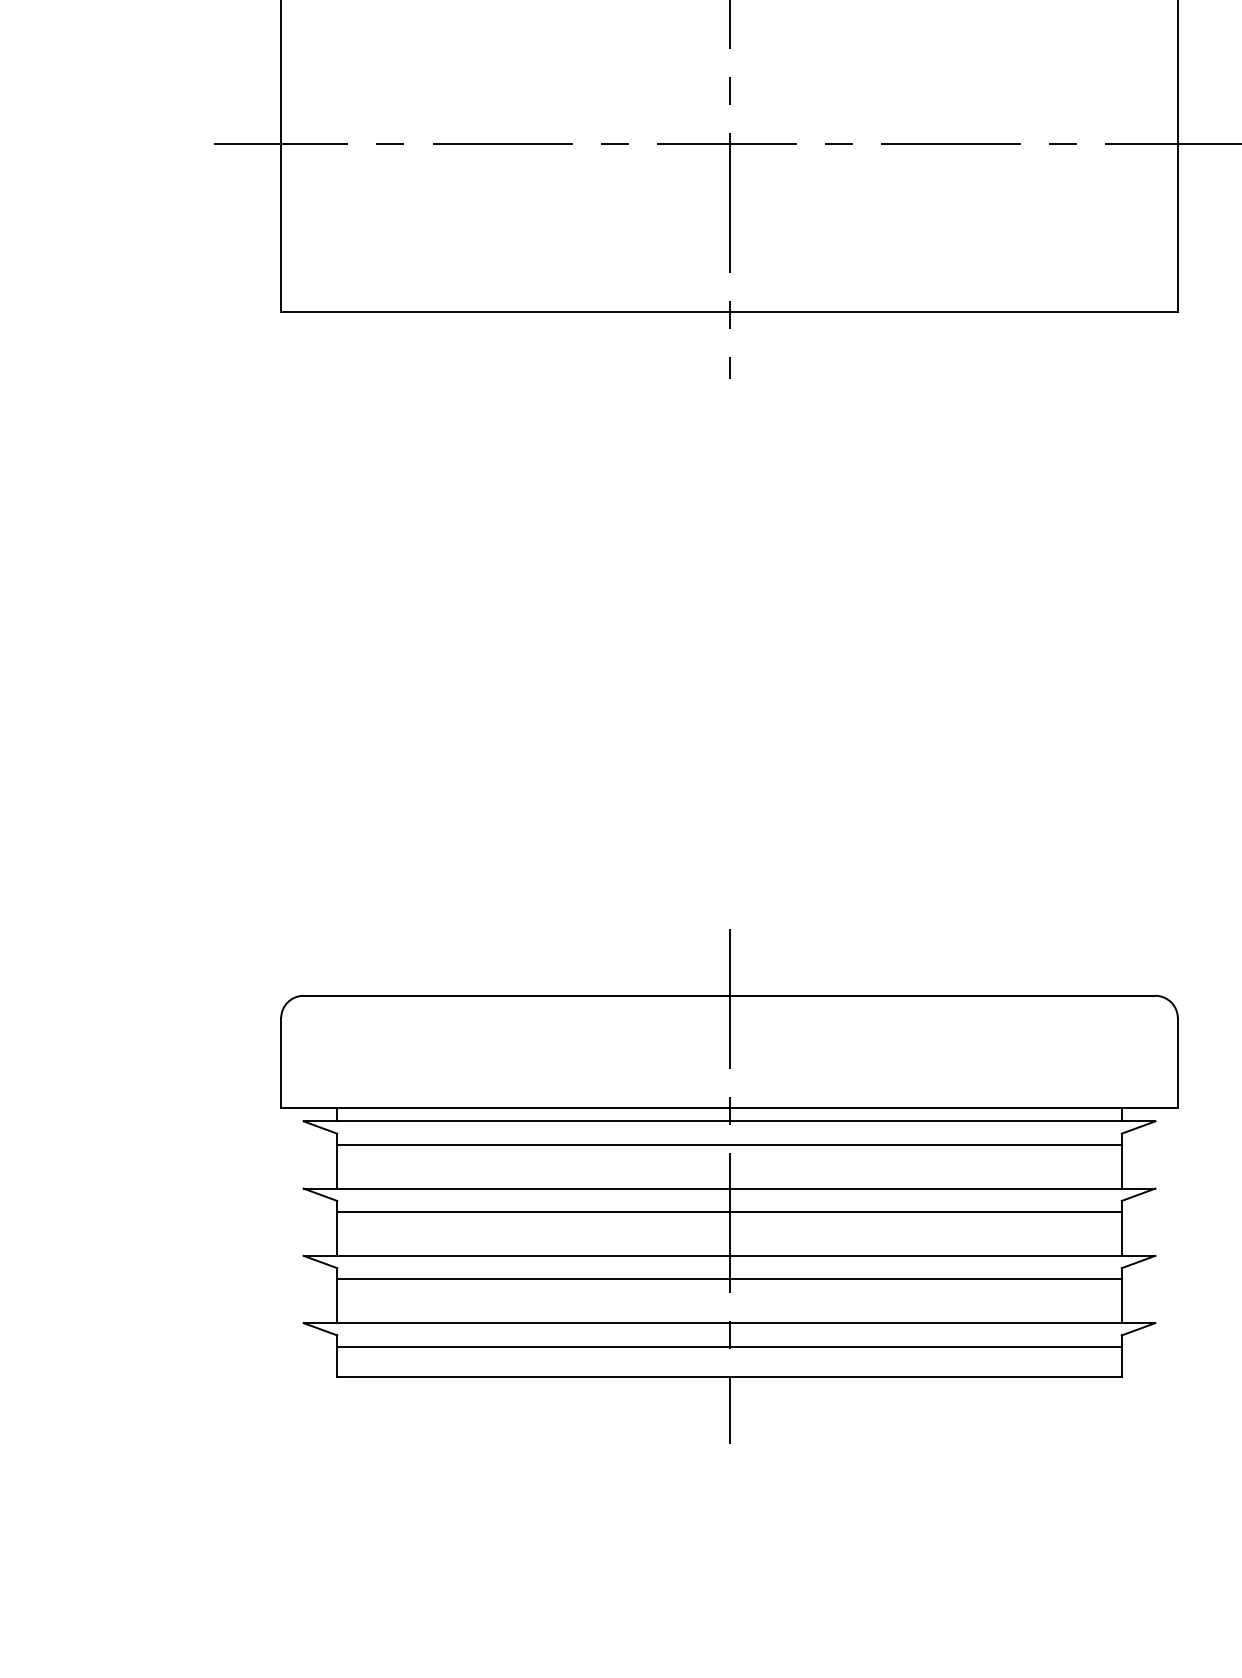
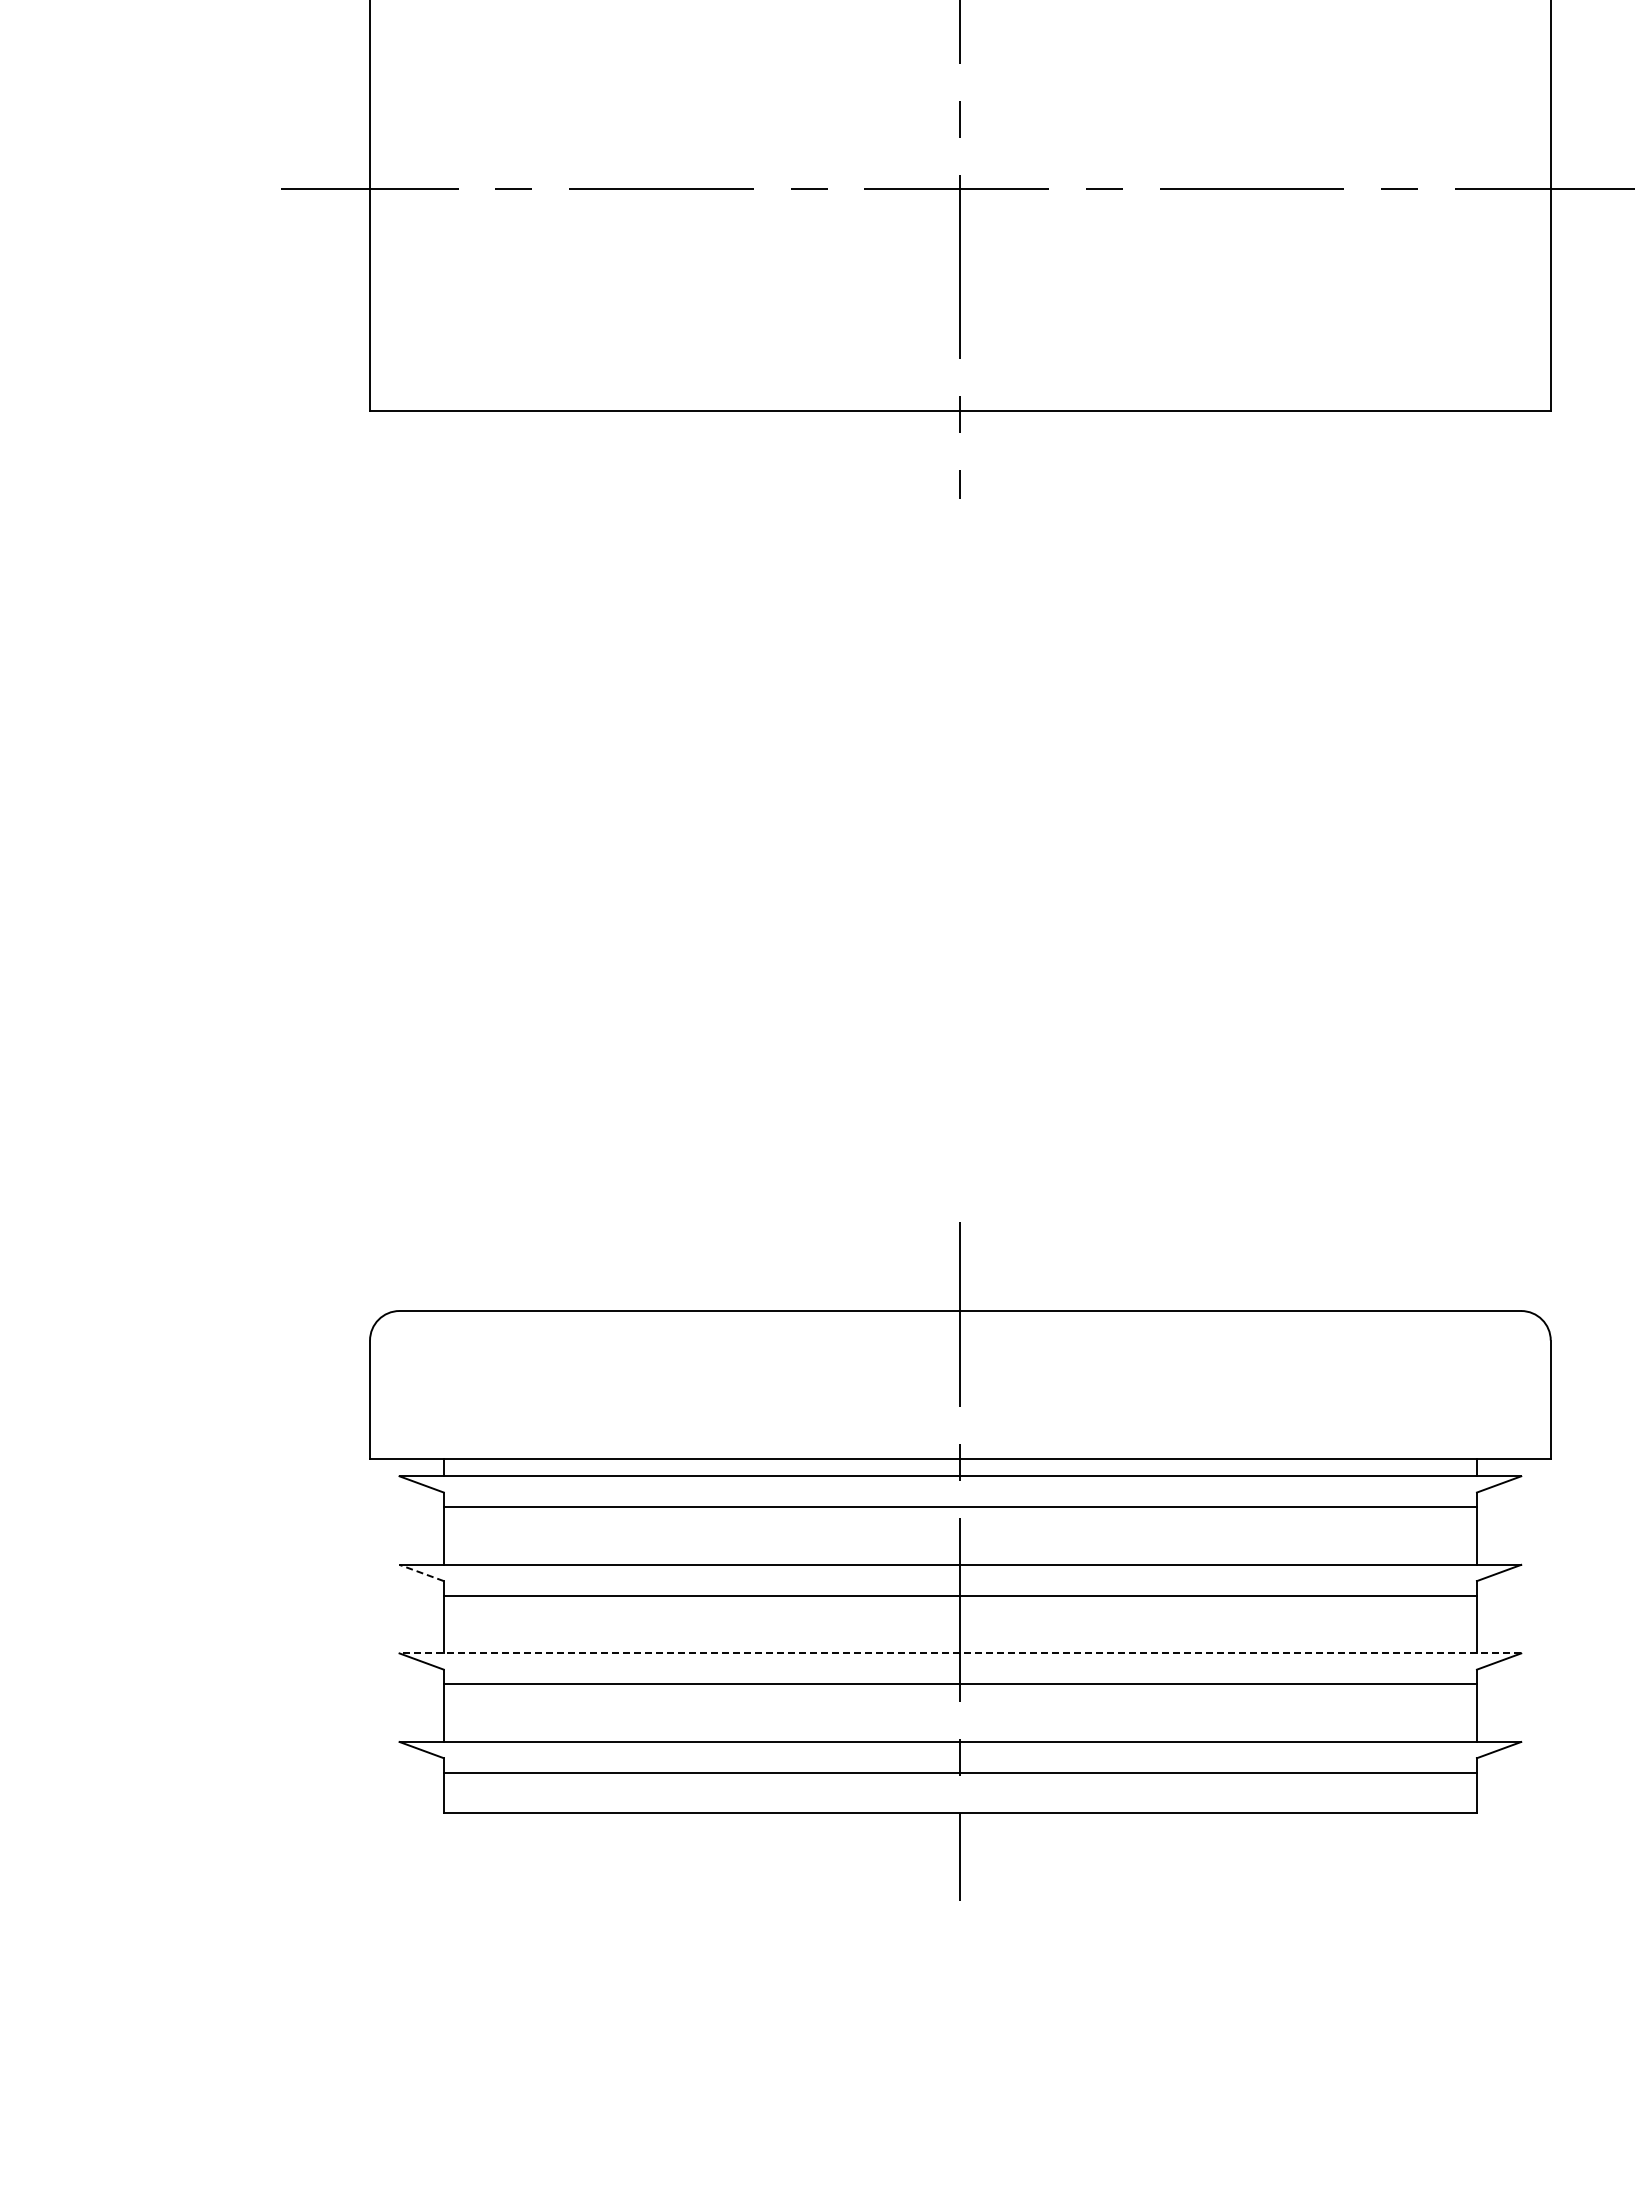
line: (320, 1194) -> (421, 1572), solid -> dashed
line: (729, 1255) -> (960, 1653), solid -> dashed

